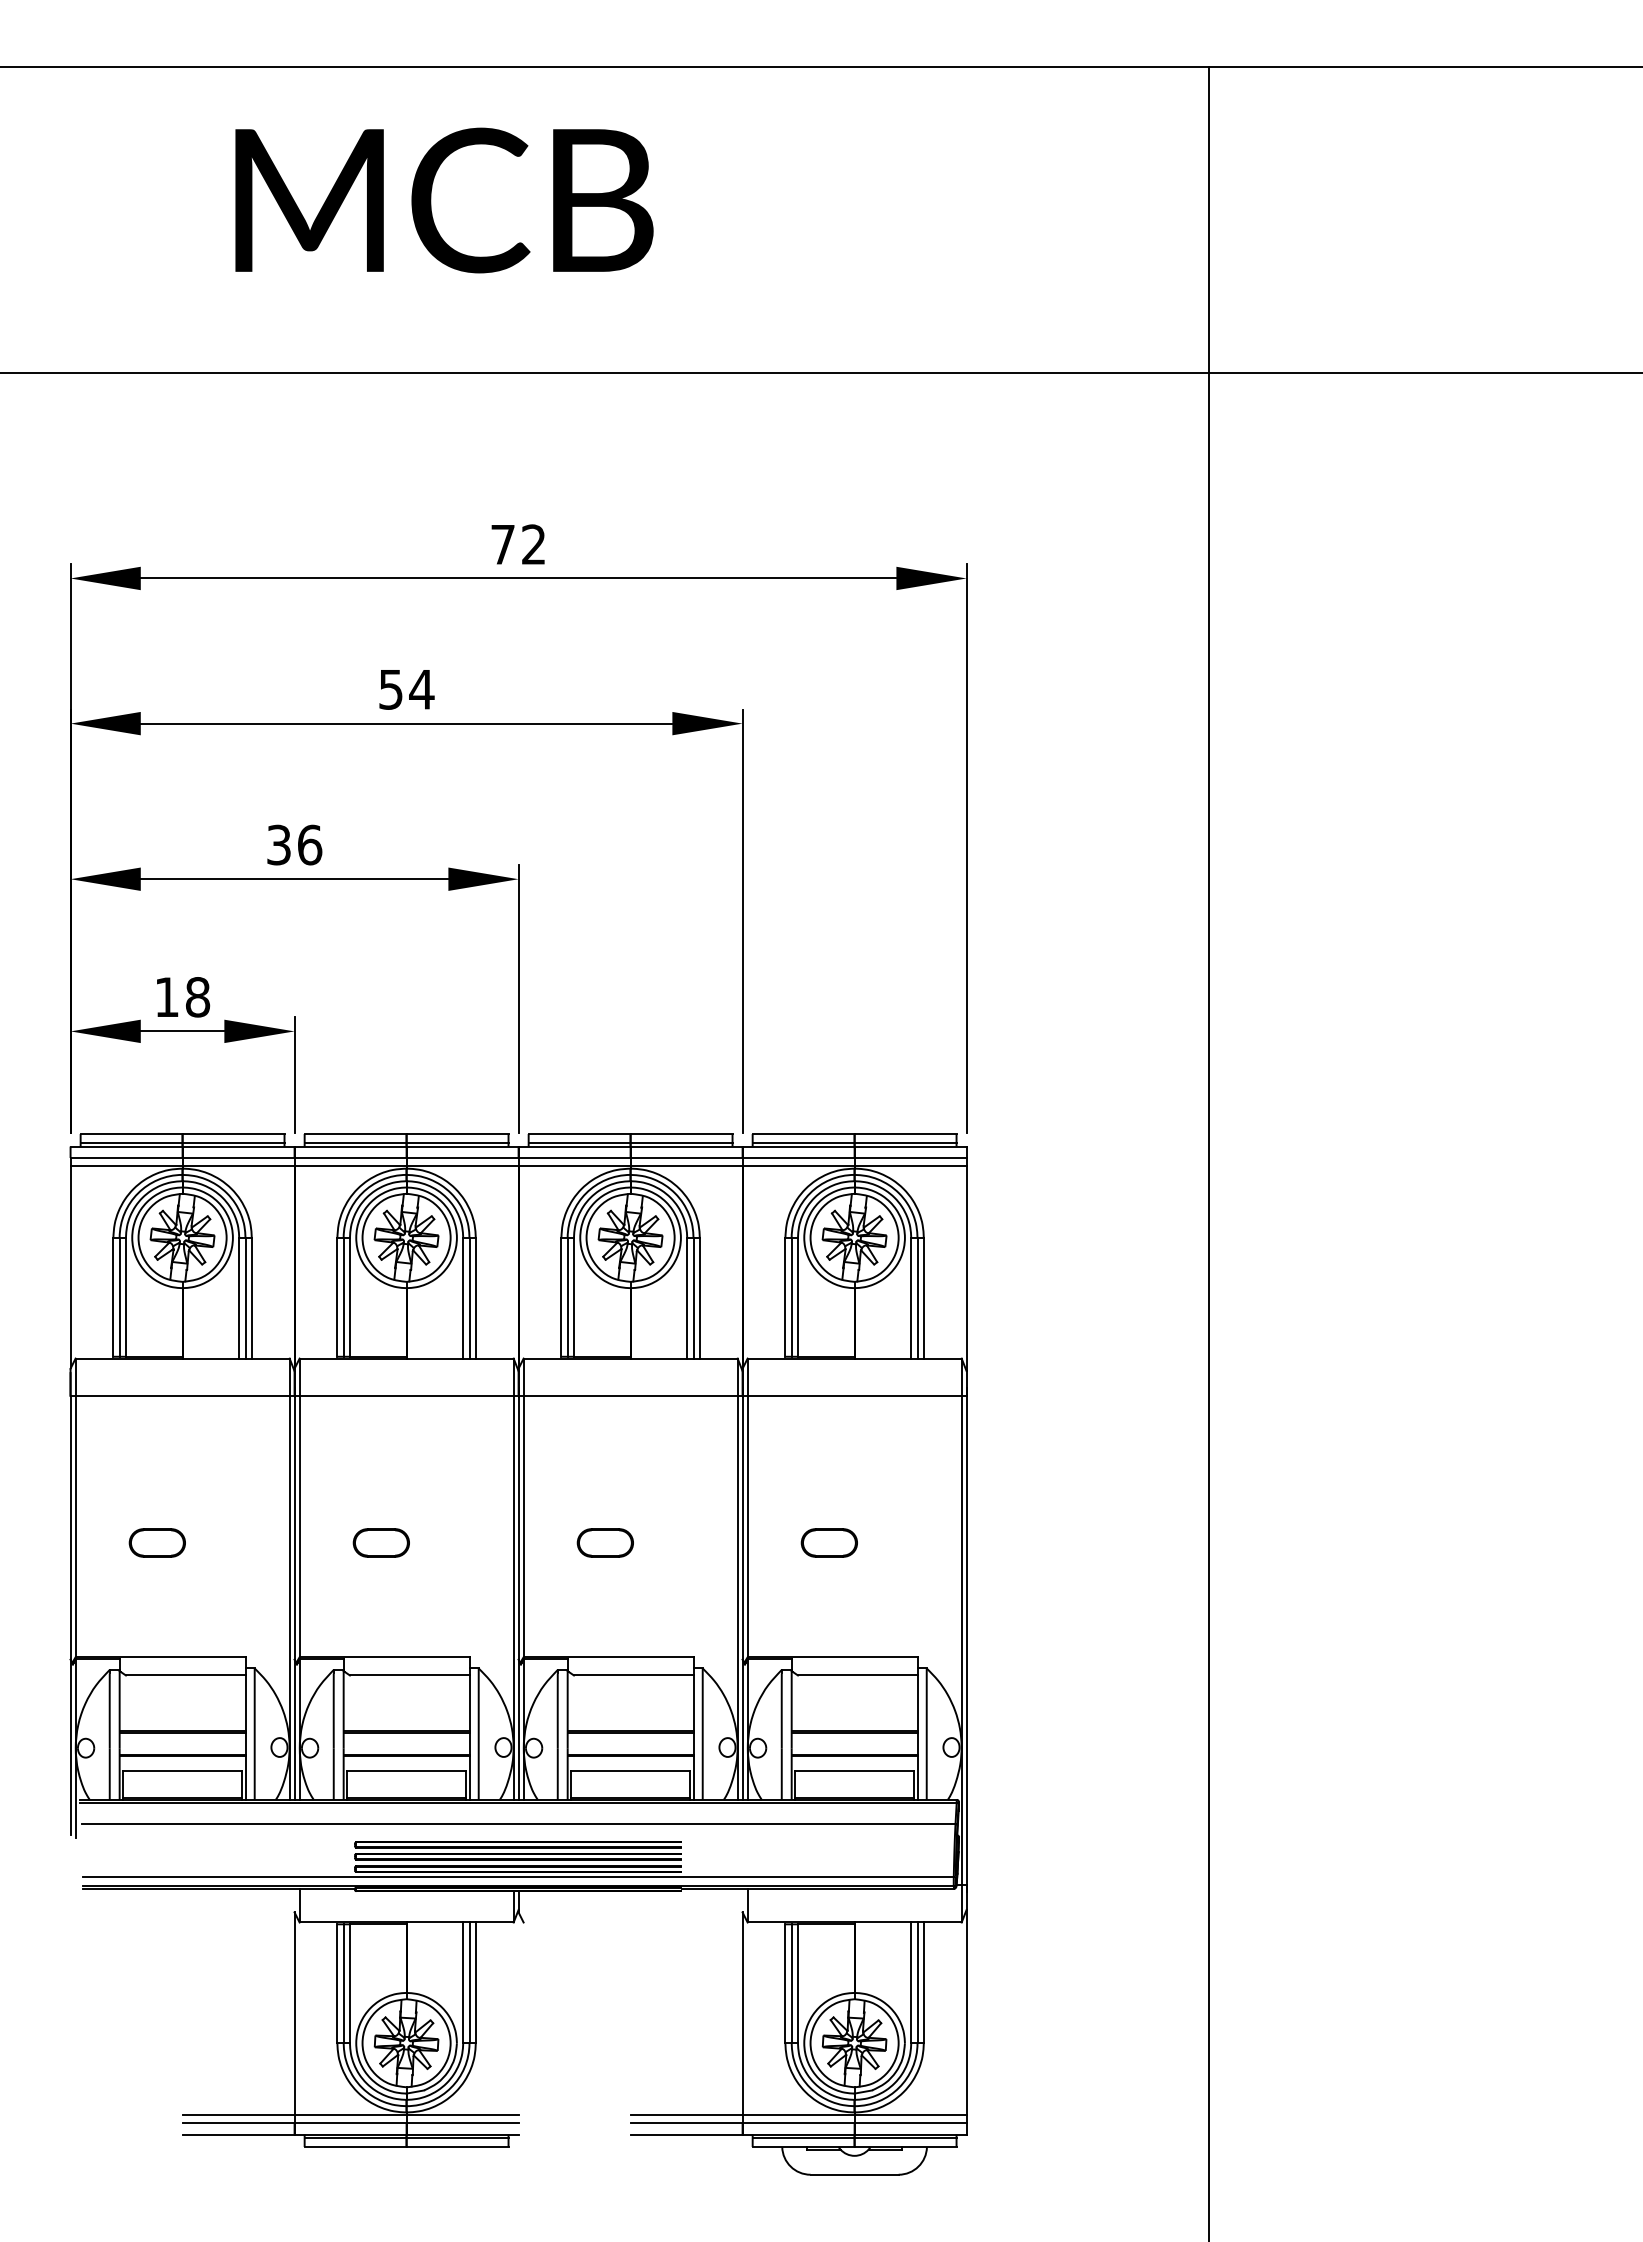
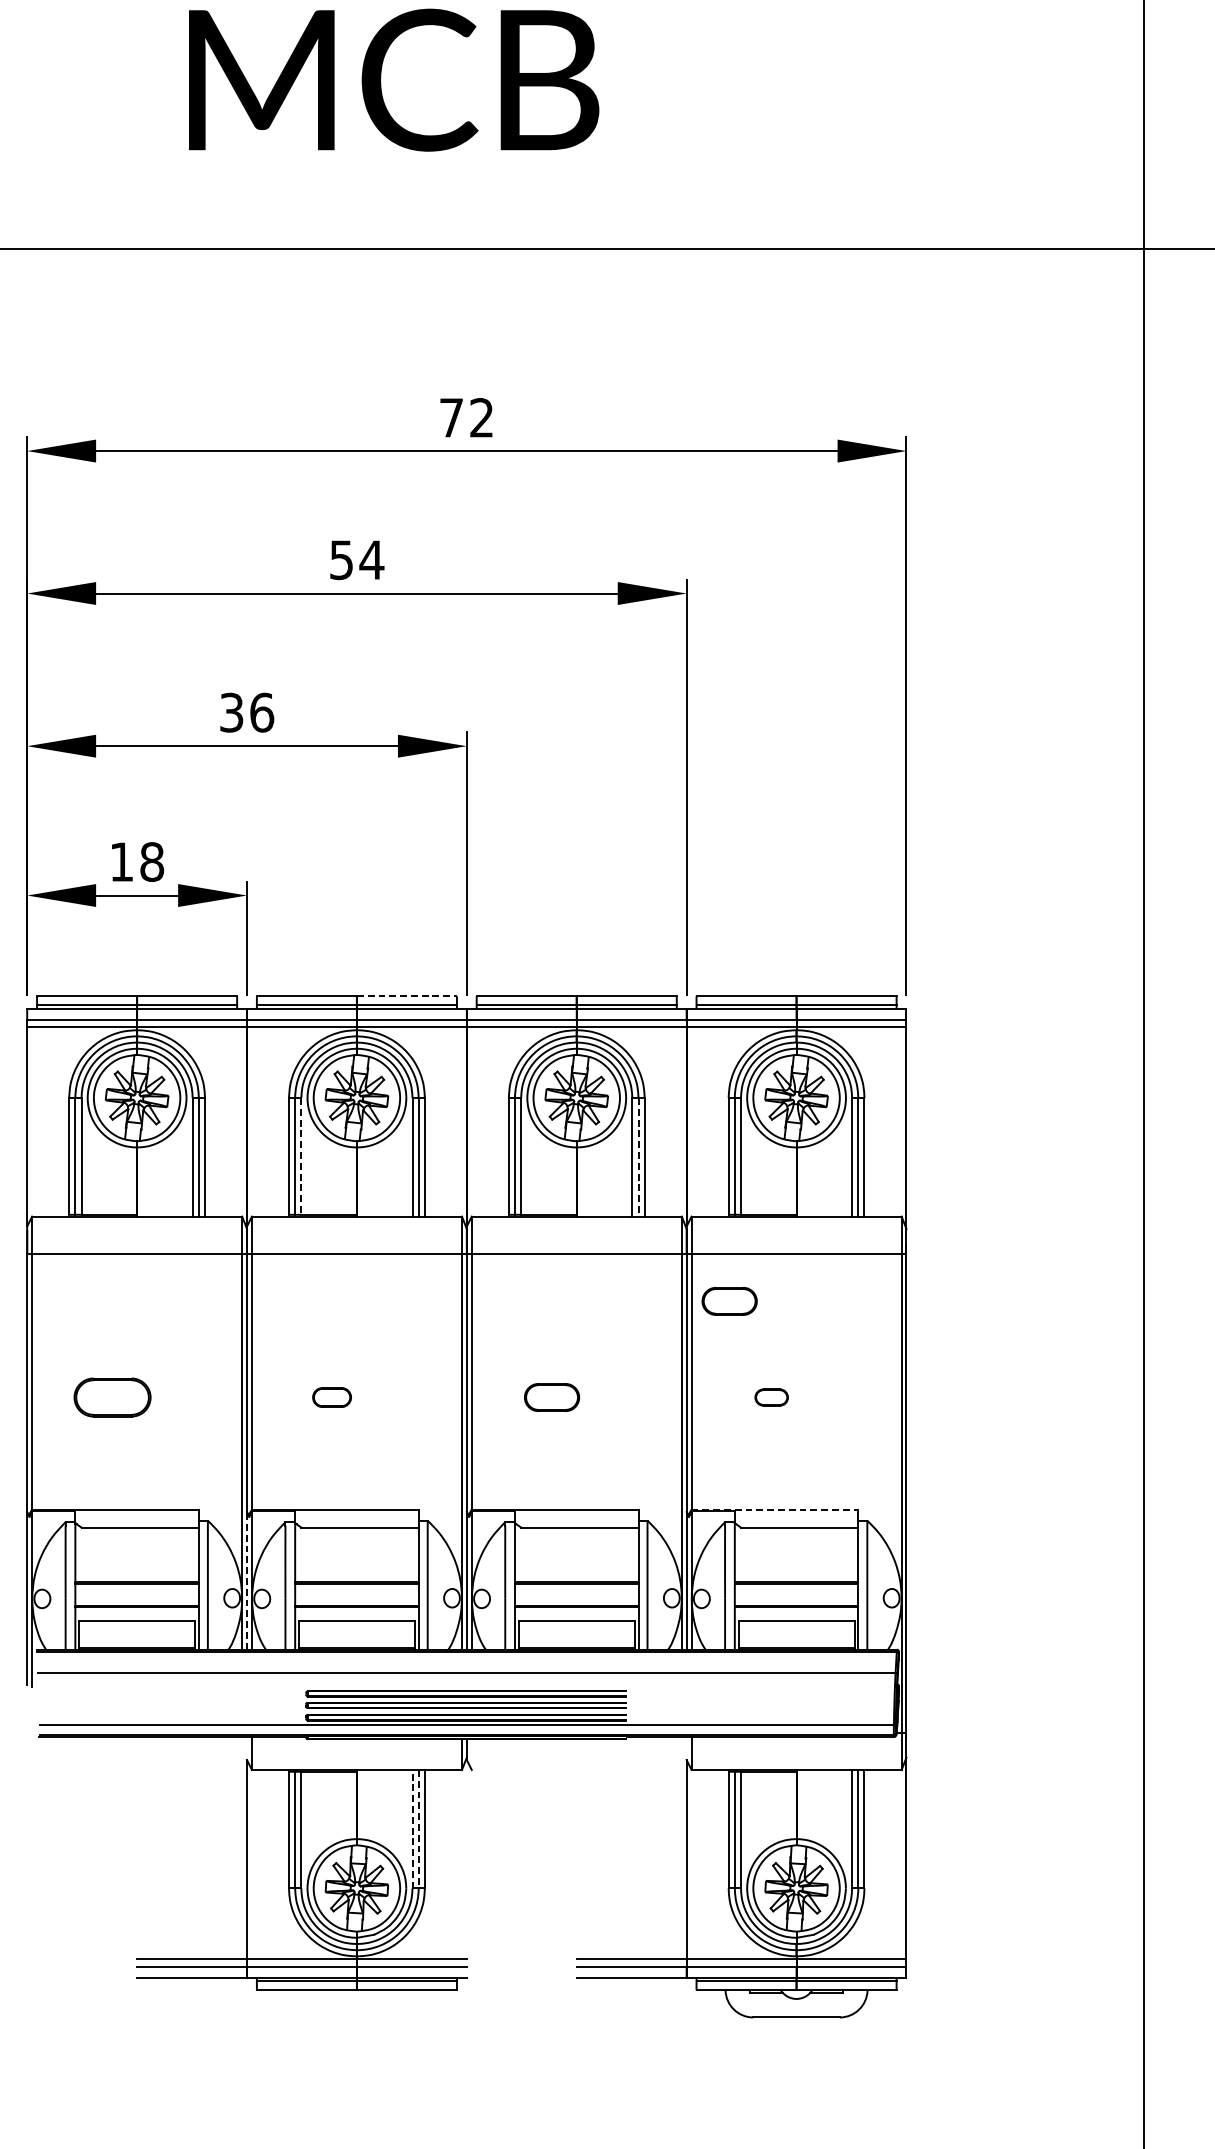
line: (457, 1134) -> (406, 996), solid -> dashed
line: (349, 1297) -> (300, 1156), solid -> dashed
line: (693, 1298) -> (638, 1157), solid -> dashed
part: (785, 1444) -> (728, 1300), added
part: (156, 1542) -> (111, 1397), size x1.4
part: (380, 1542) -> (331, 1397), size x0.7
part: (828, 1542) -> (770, 1397), size x0.6
line: (832, 1657) -> (774, 1509), solid -> dashed
line: (294, 1729) -> (246, 1580), solid -> dashed
line: (463, 1982) -> (412, 1828), solid -> dashed
line: (469, 1983) -> (418, 1829), solid -> dashed

